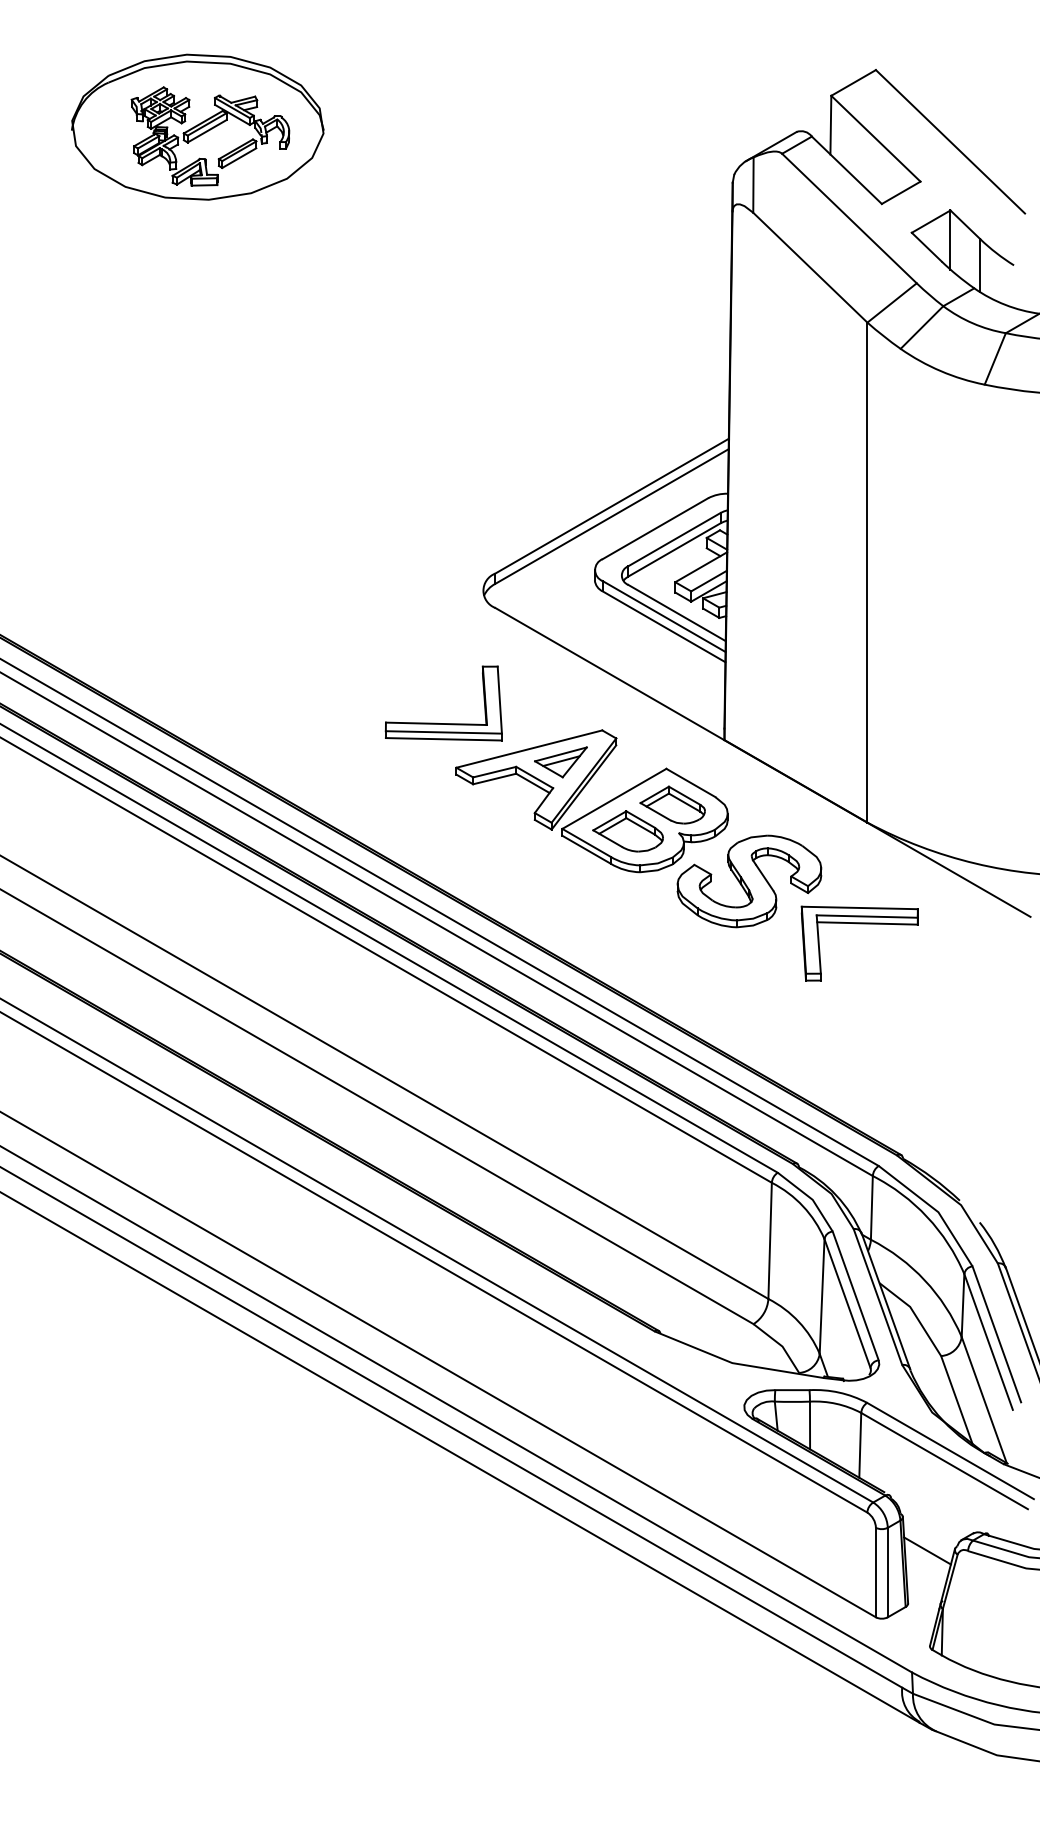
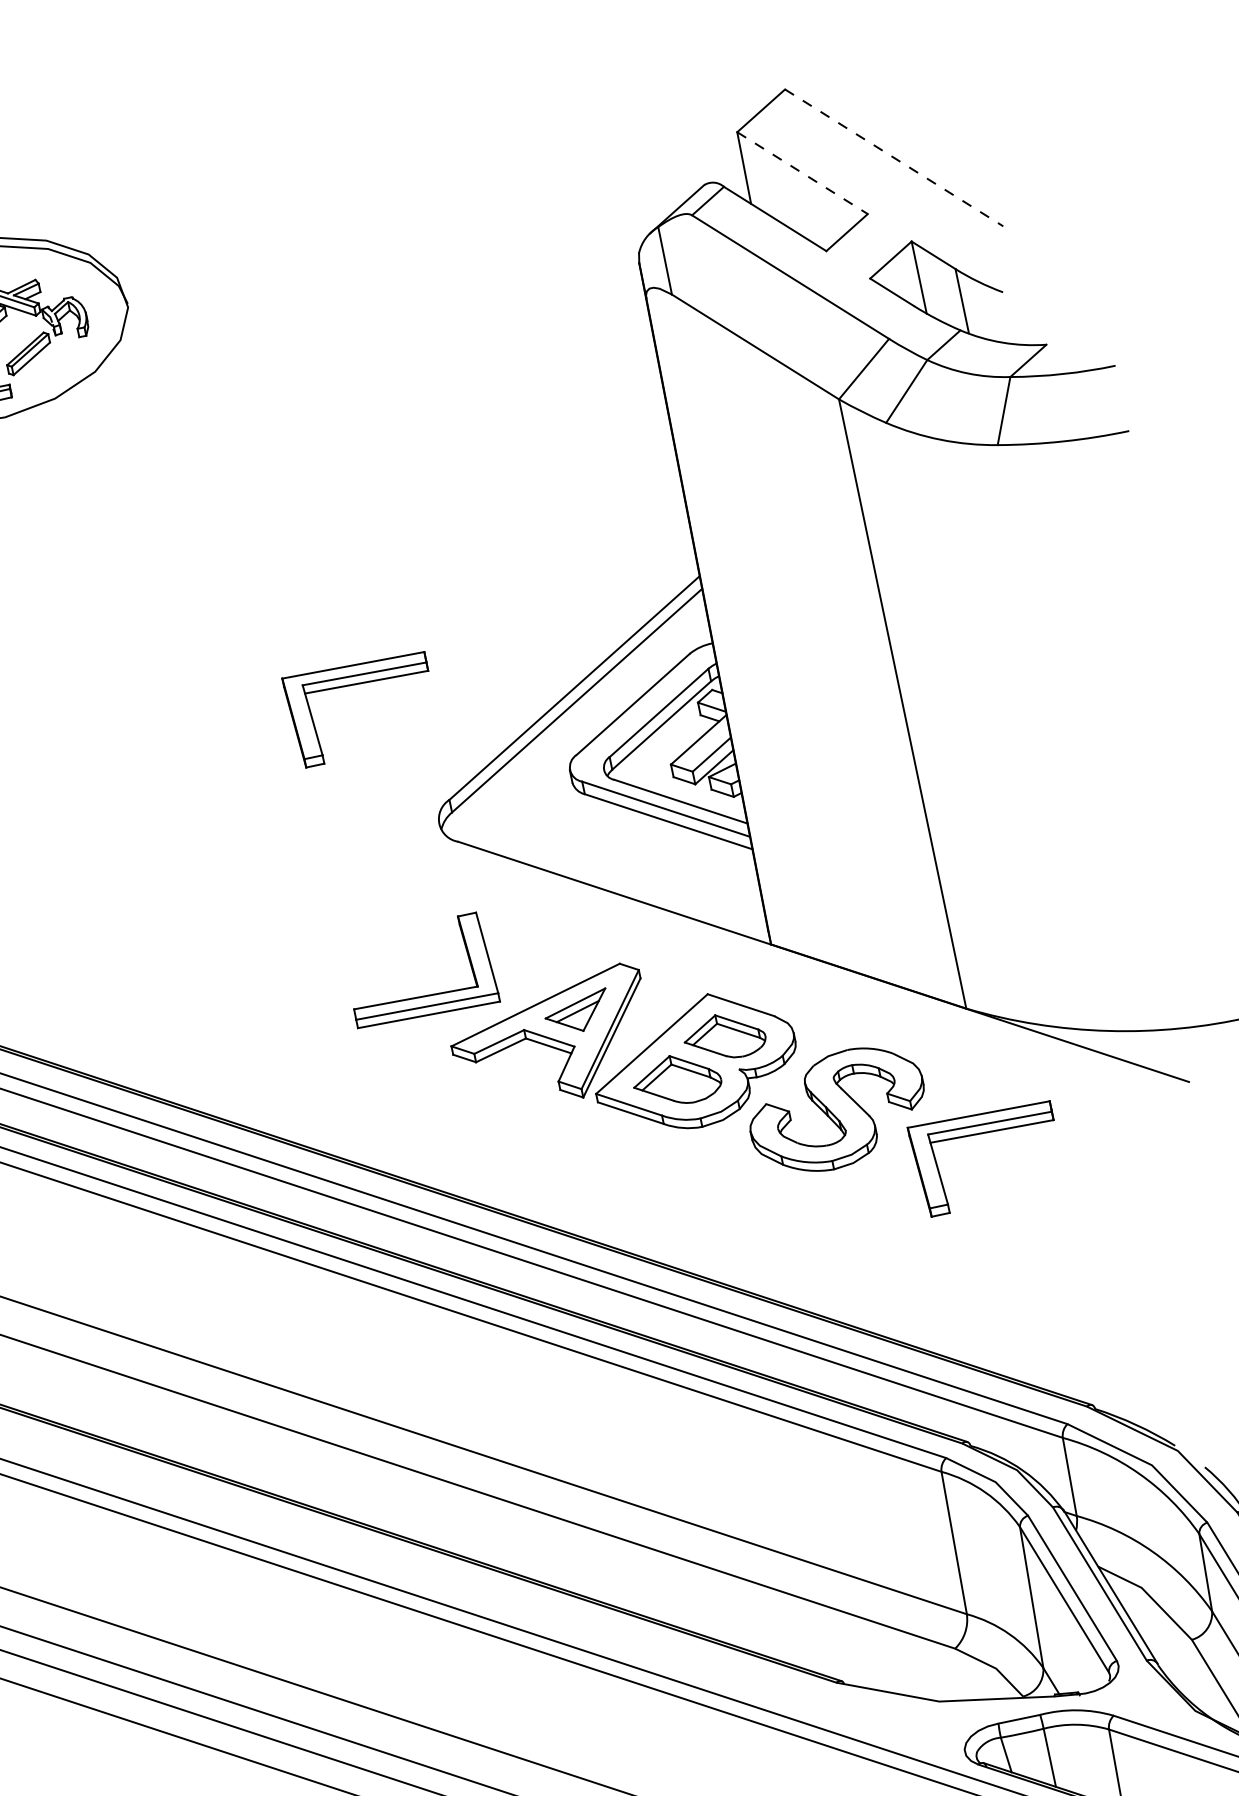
line: (875, 138) -> (801, 172), solid -> dashed
line: (950, 142) -> (894, 158), solid -> dashed
part: (441, 468) -> (357, 685), added

